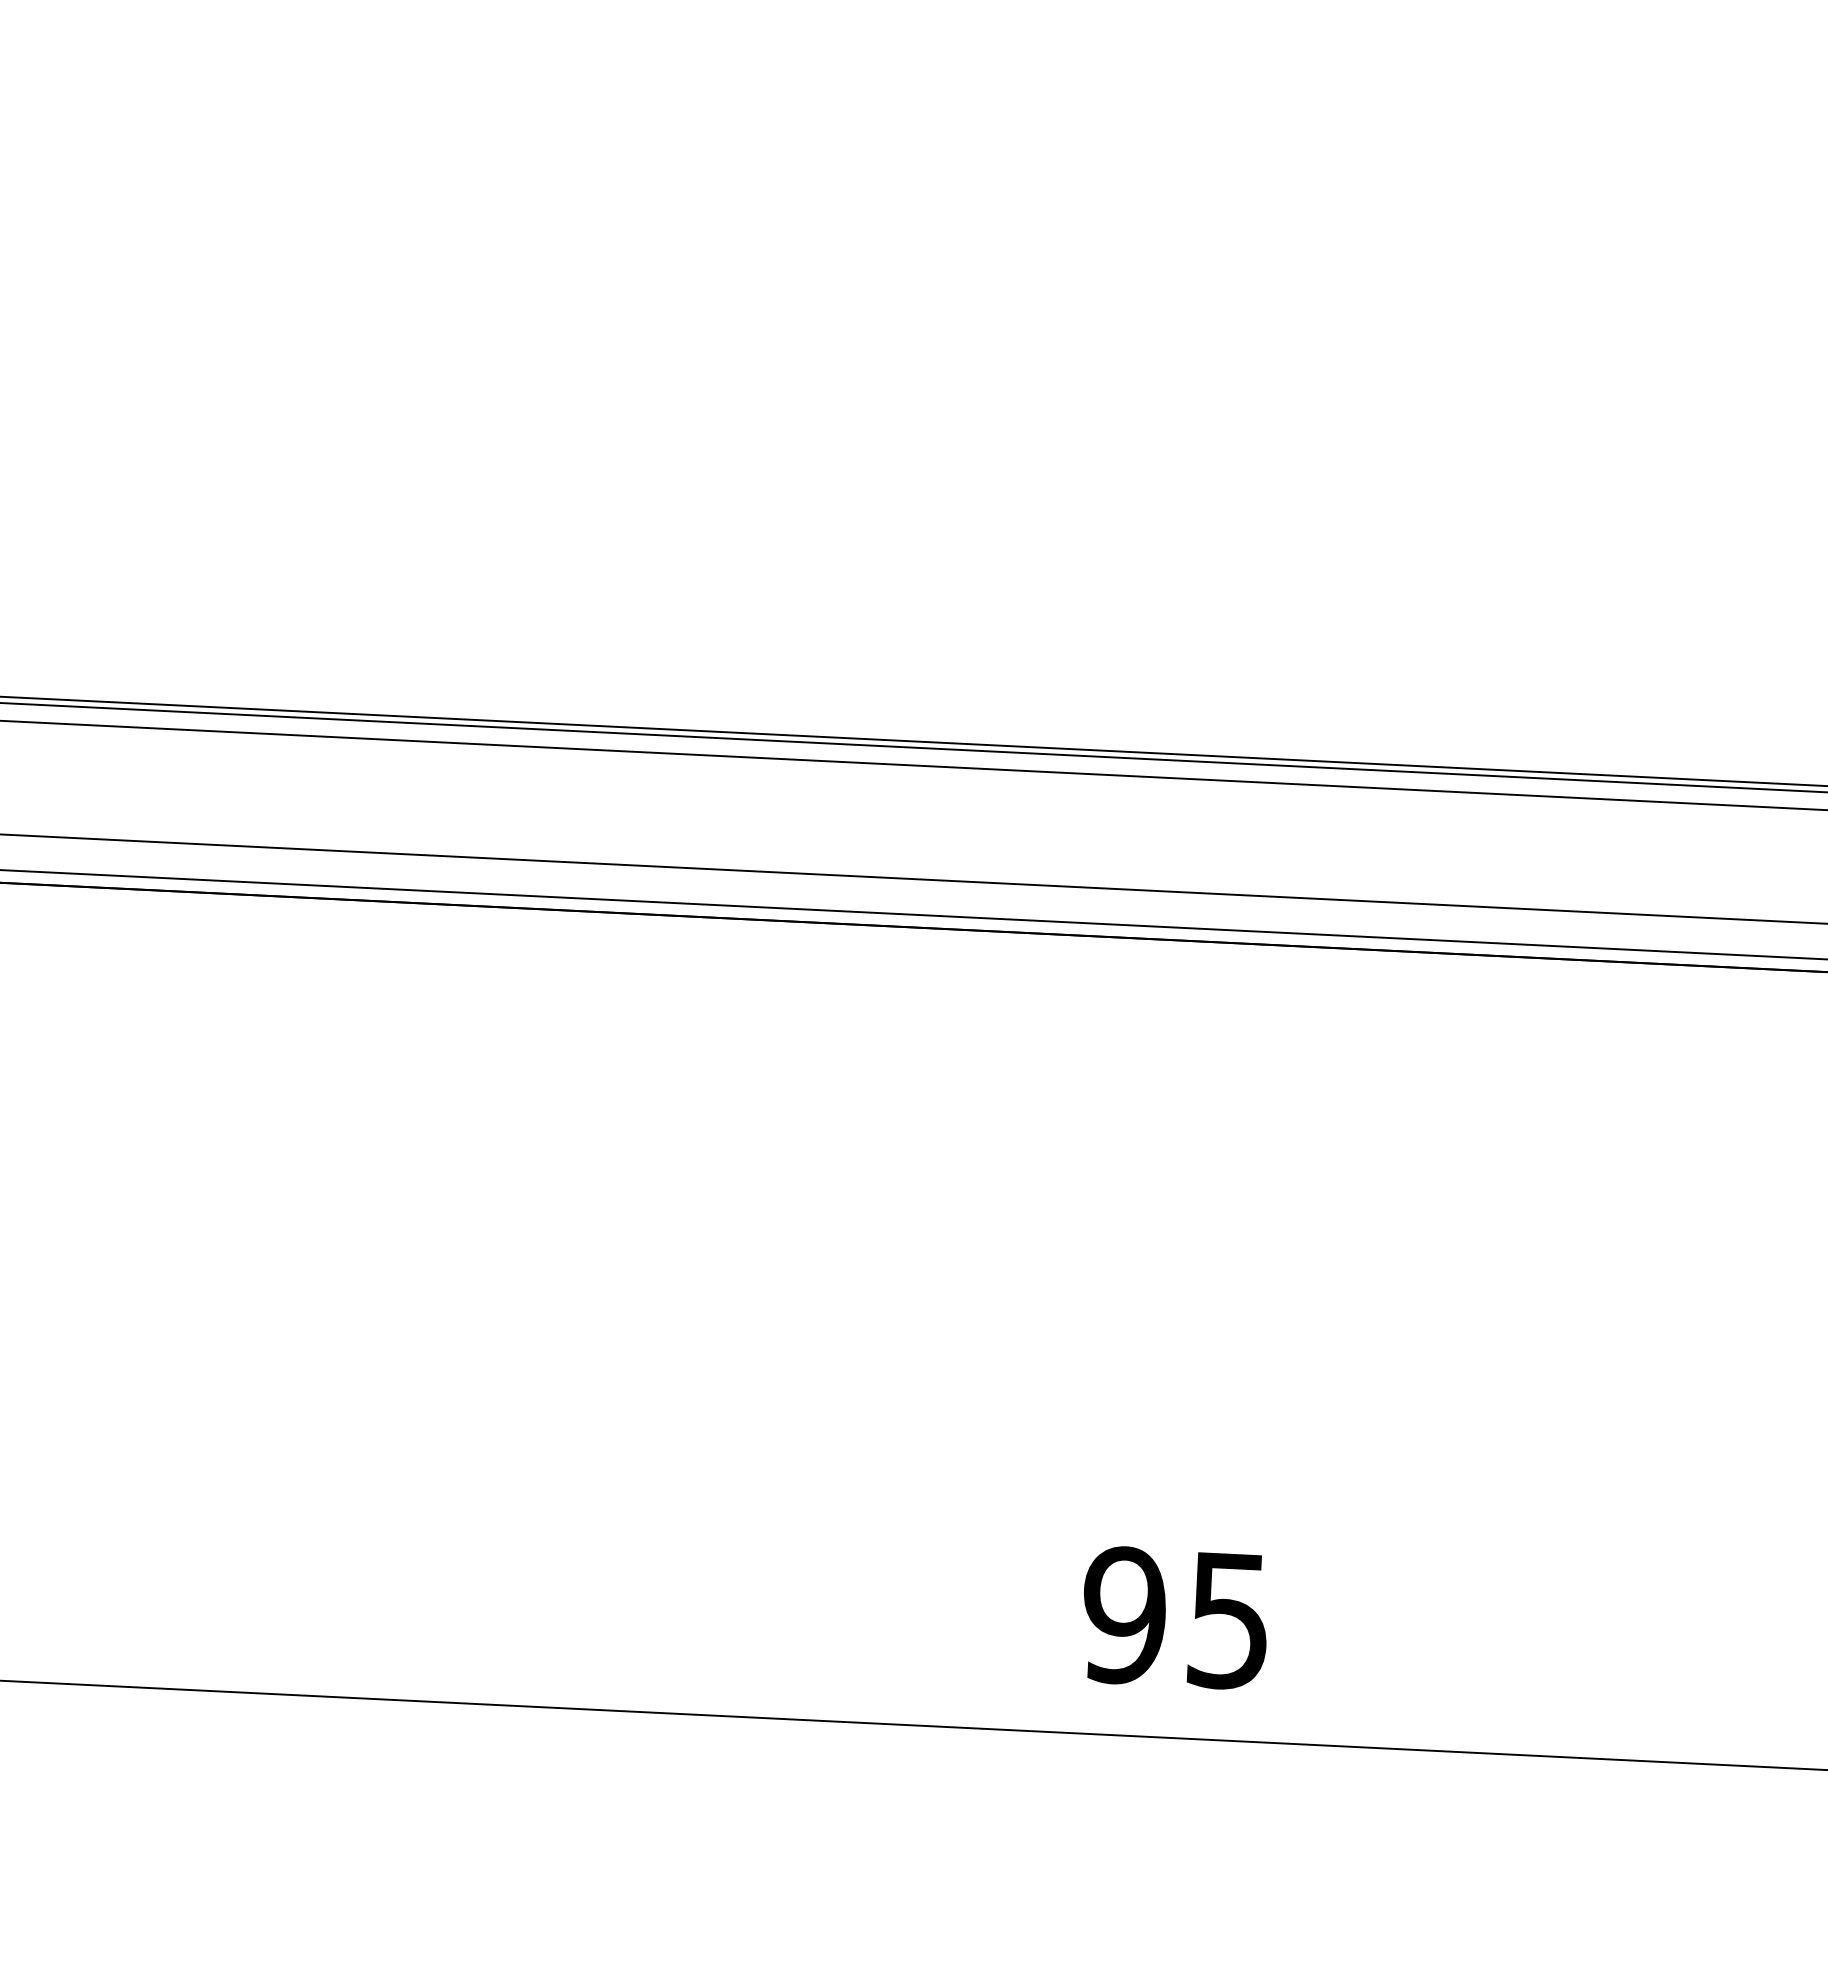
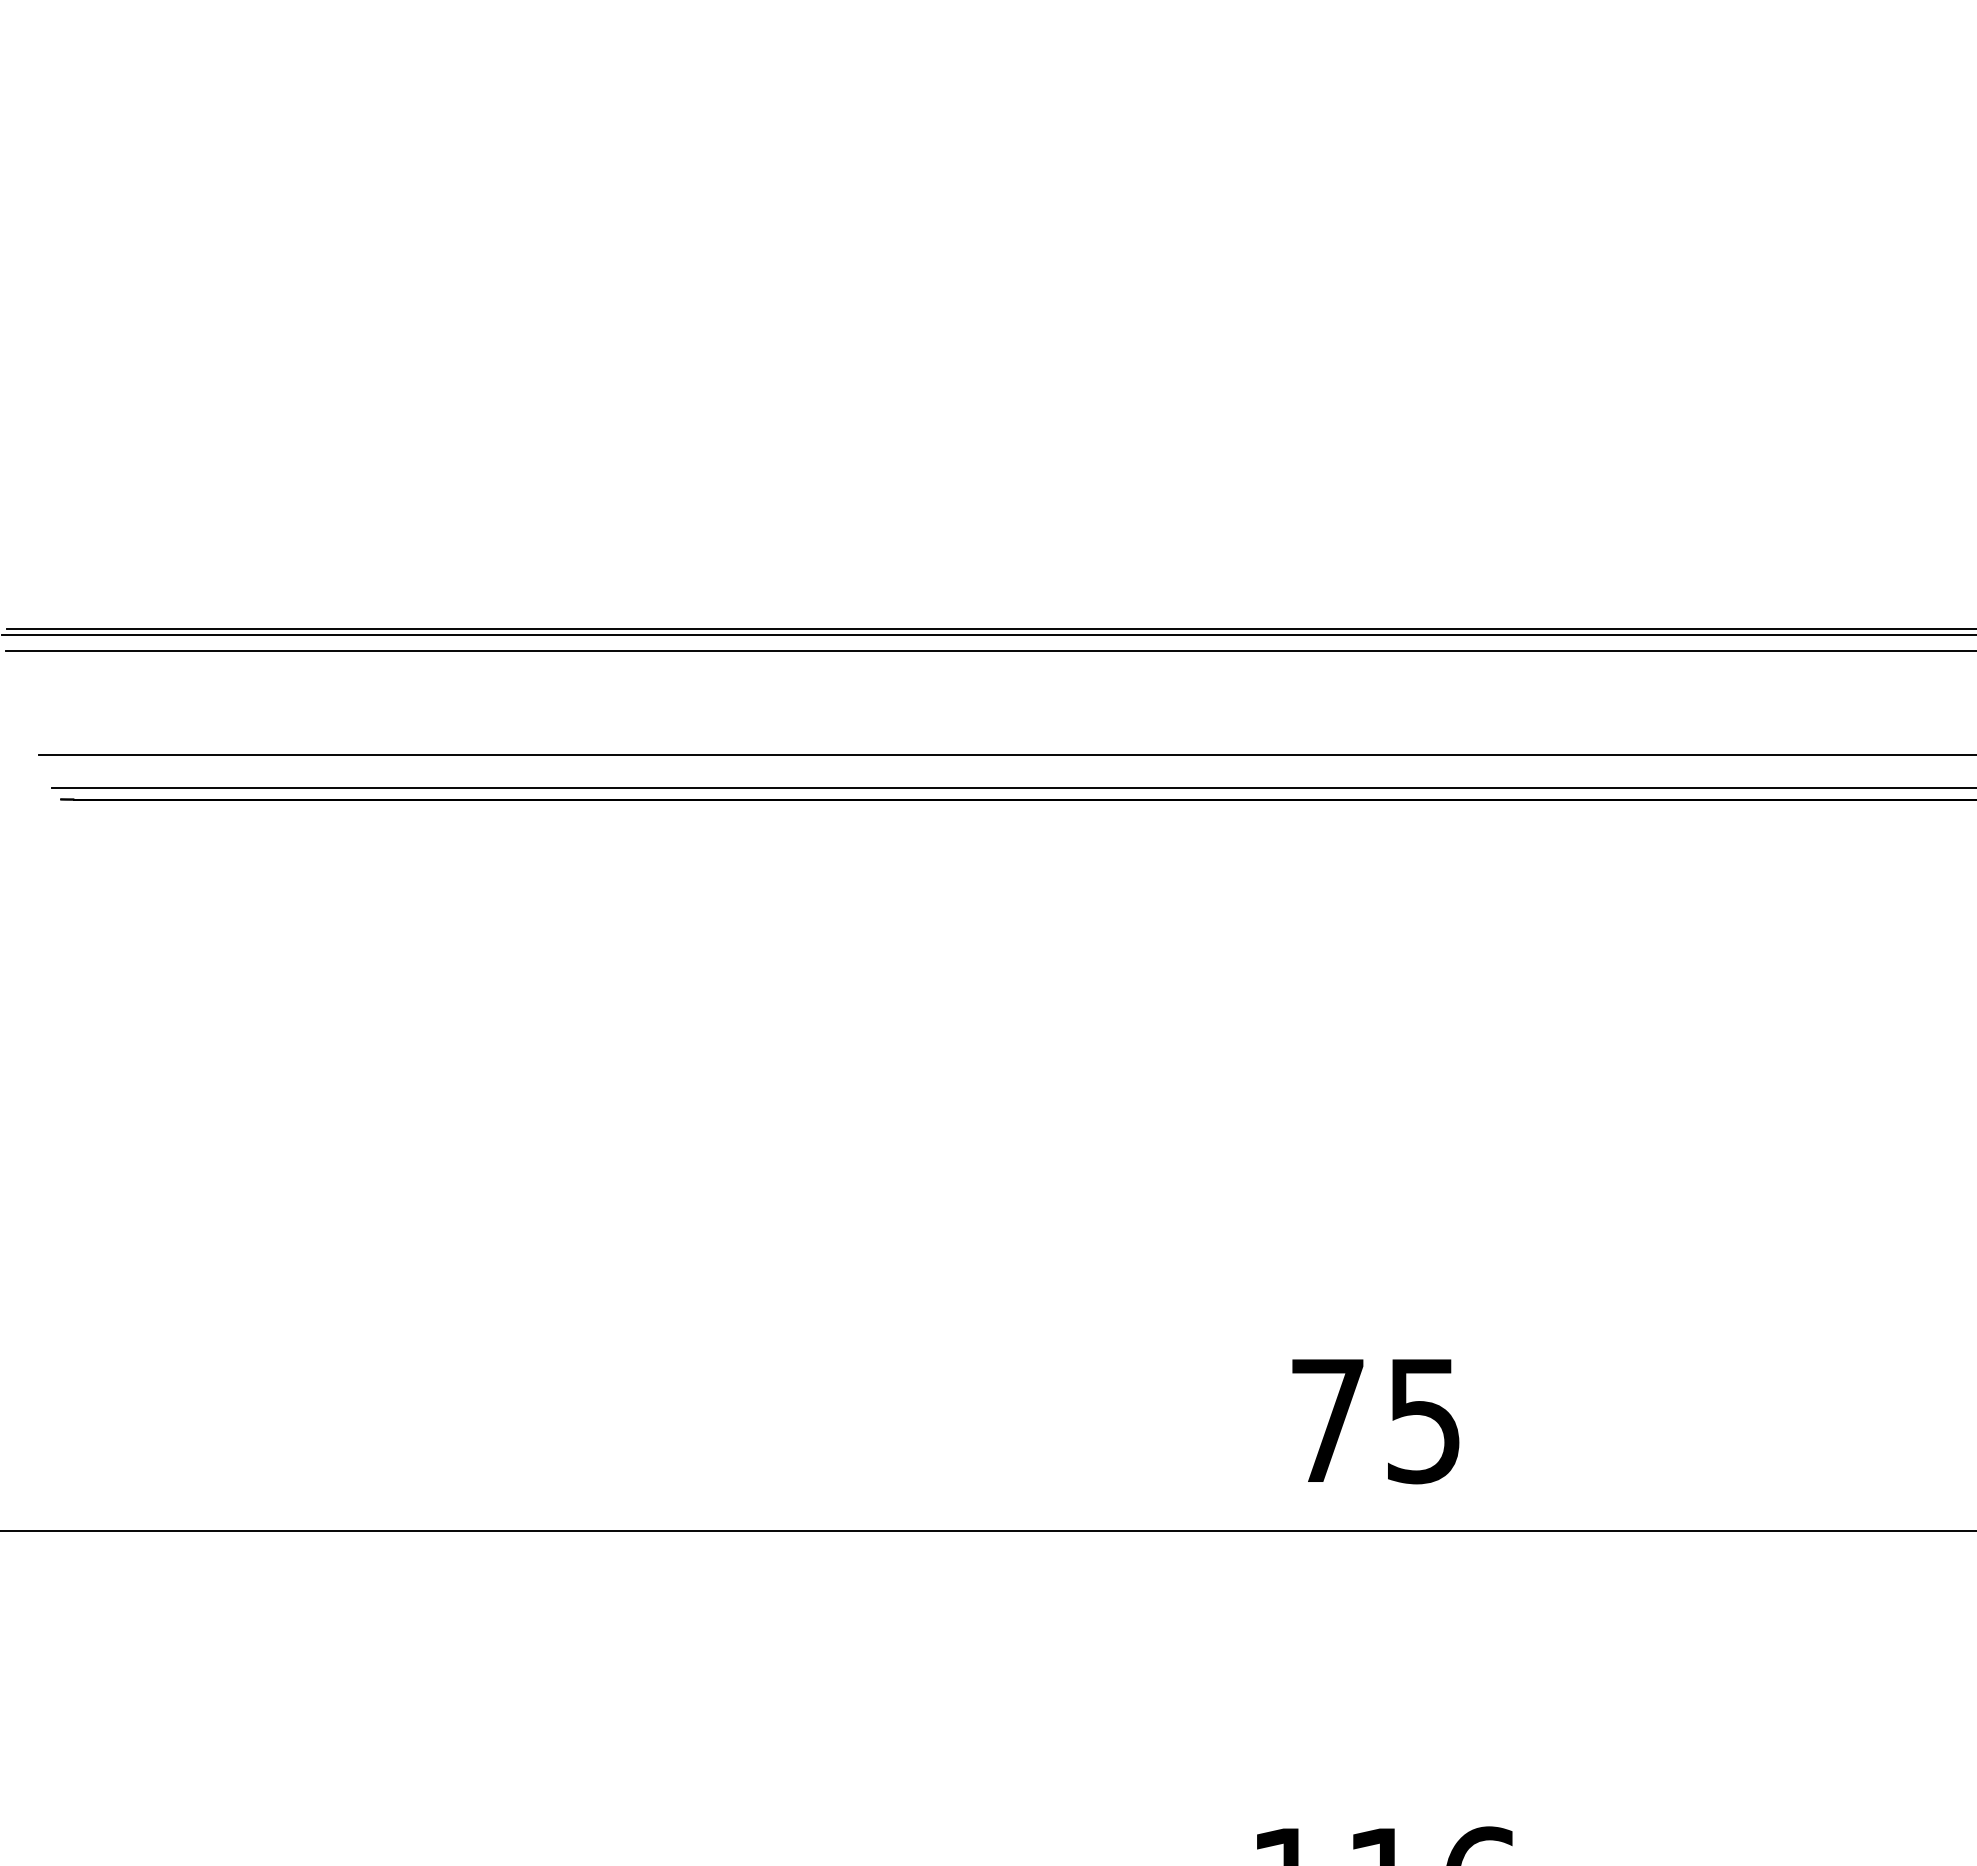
text: (1124, 1615) -> (1327, 1420), 95 -> 75

